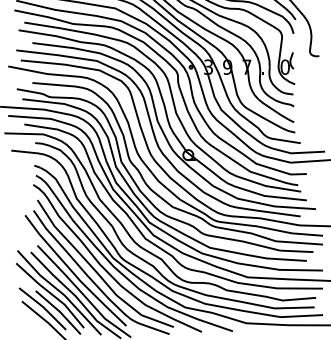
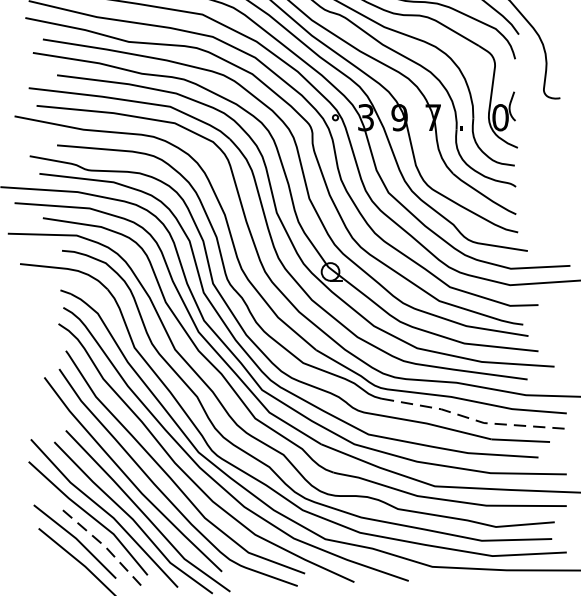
line: (270, 239) -> (474, 419), solid -> dashed
line: (59, 311) -> (104, 546), solid -> dashed

